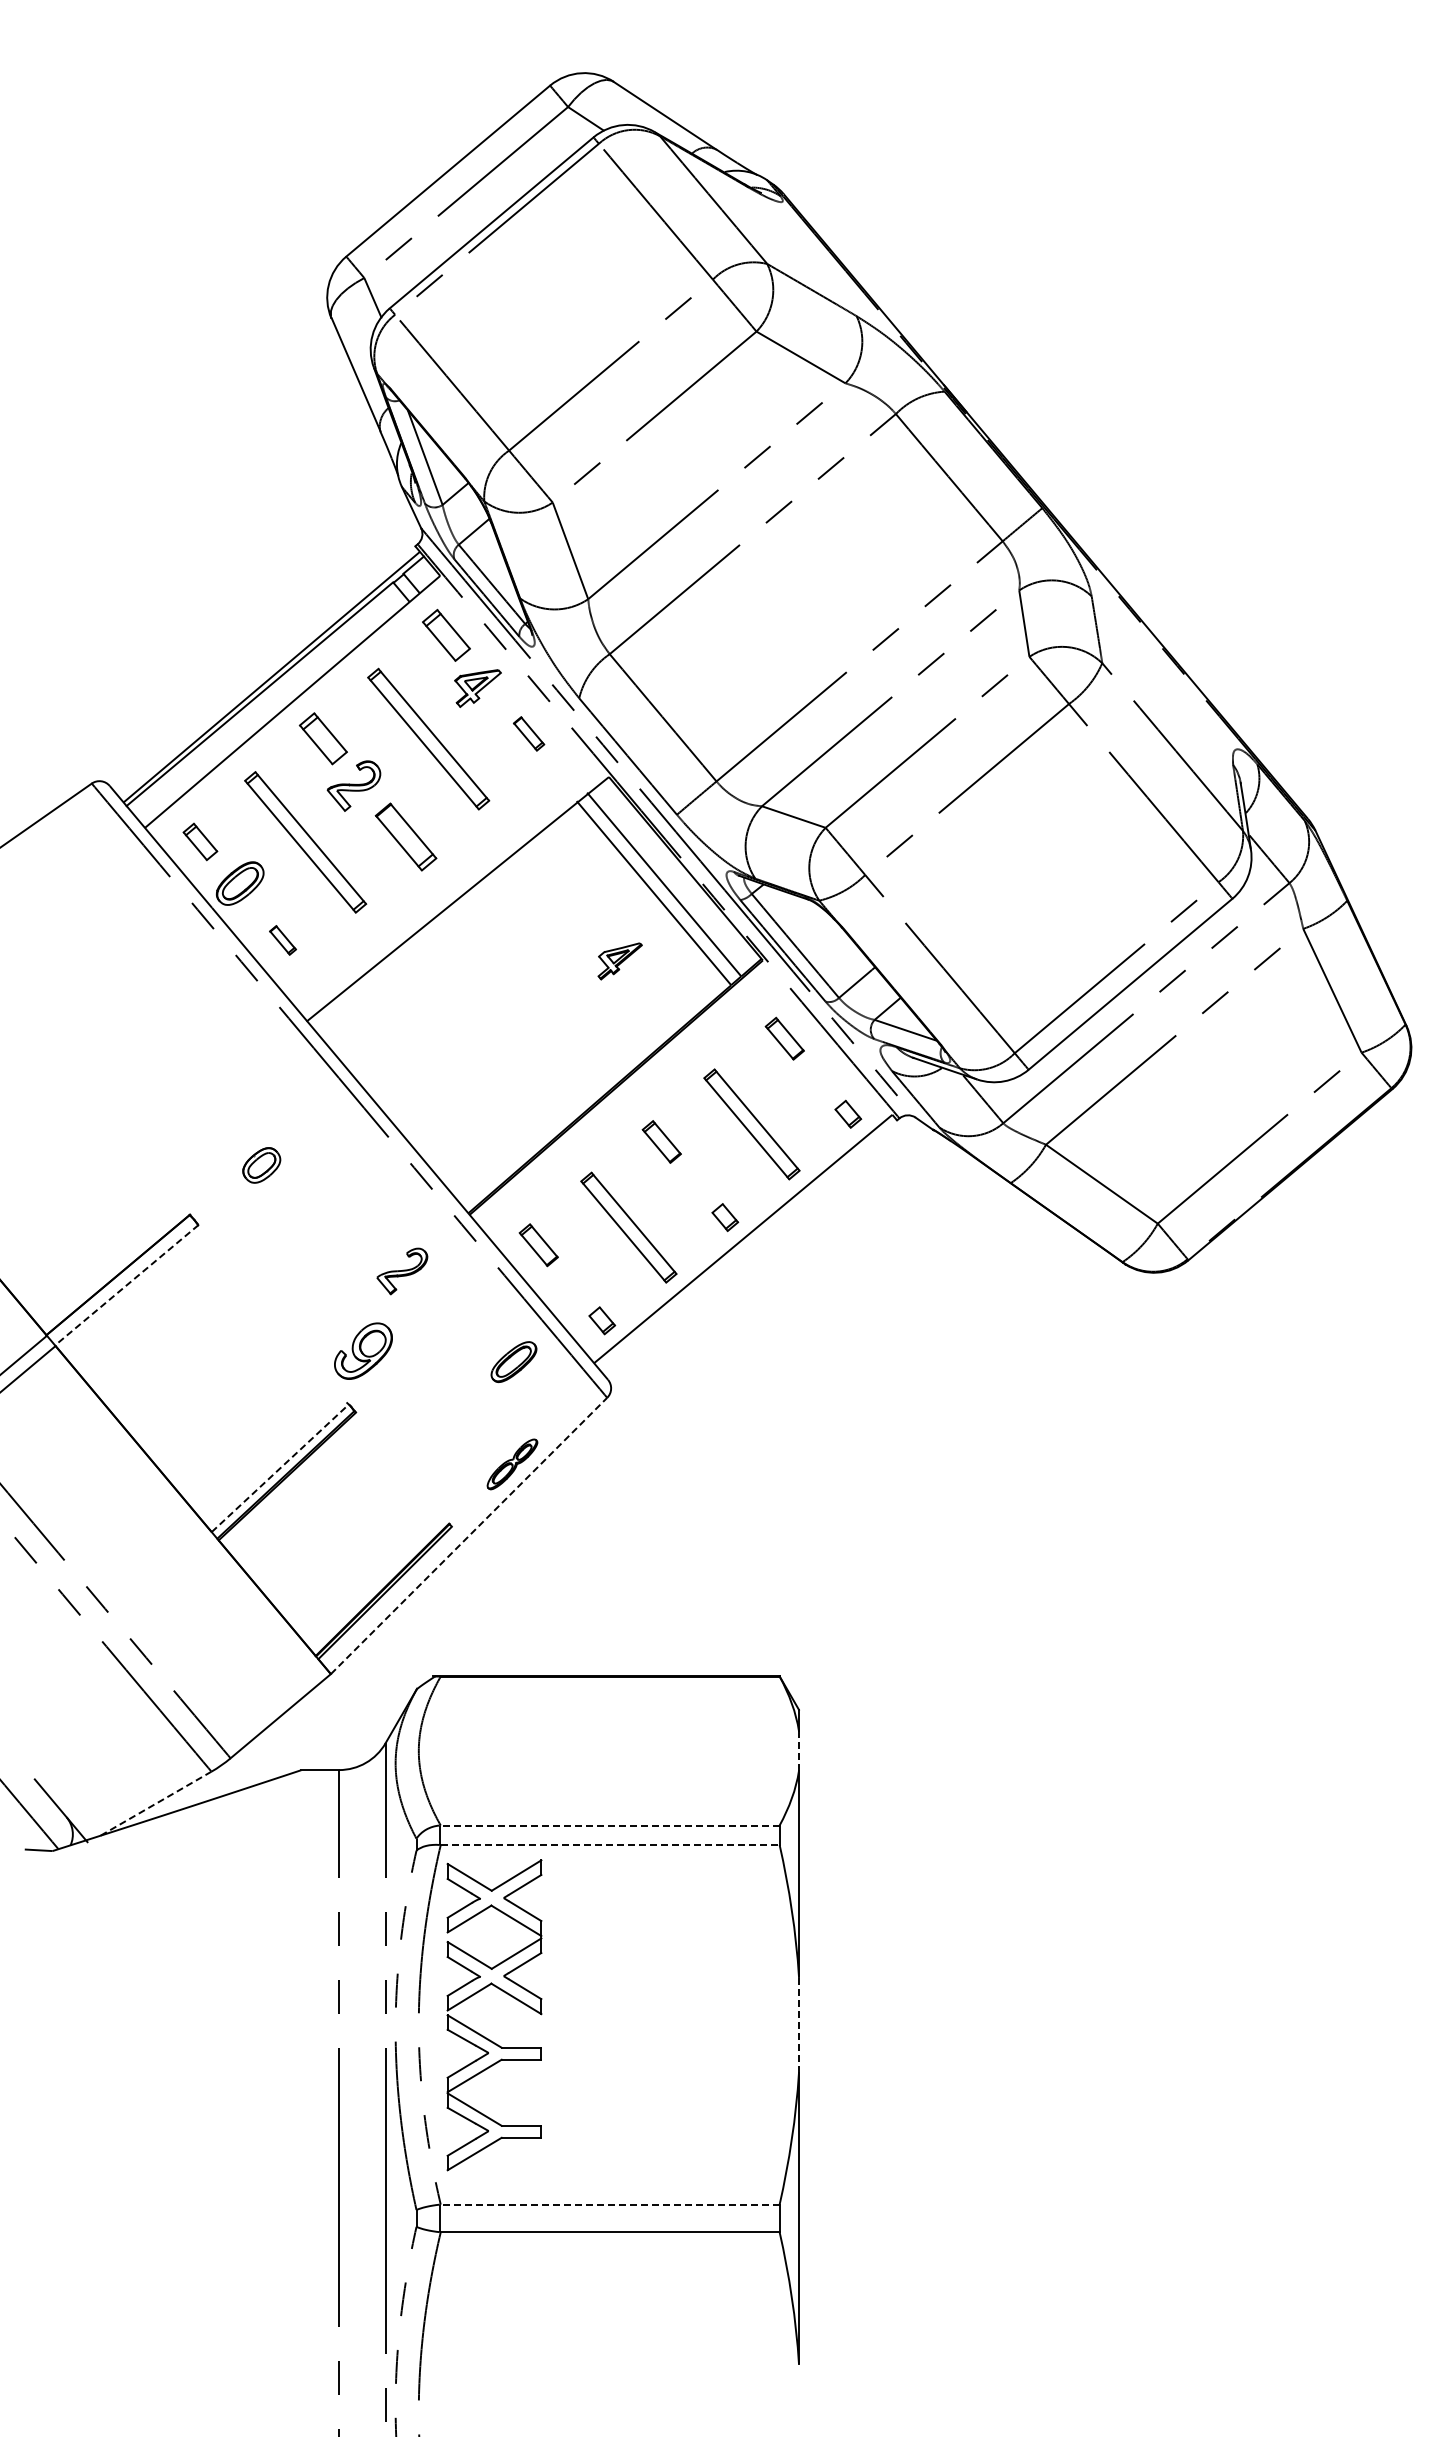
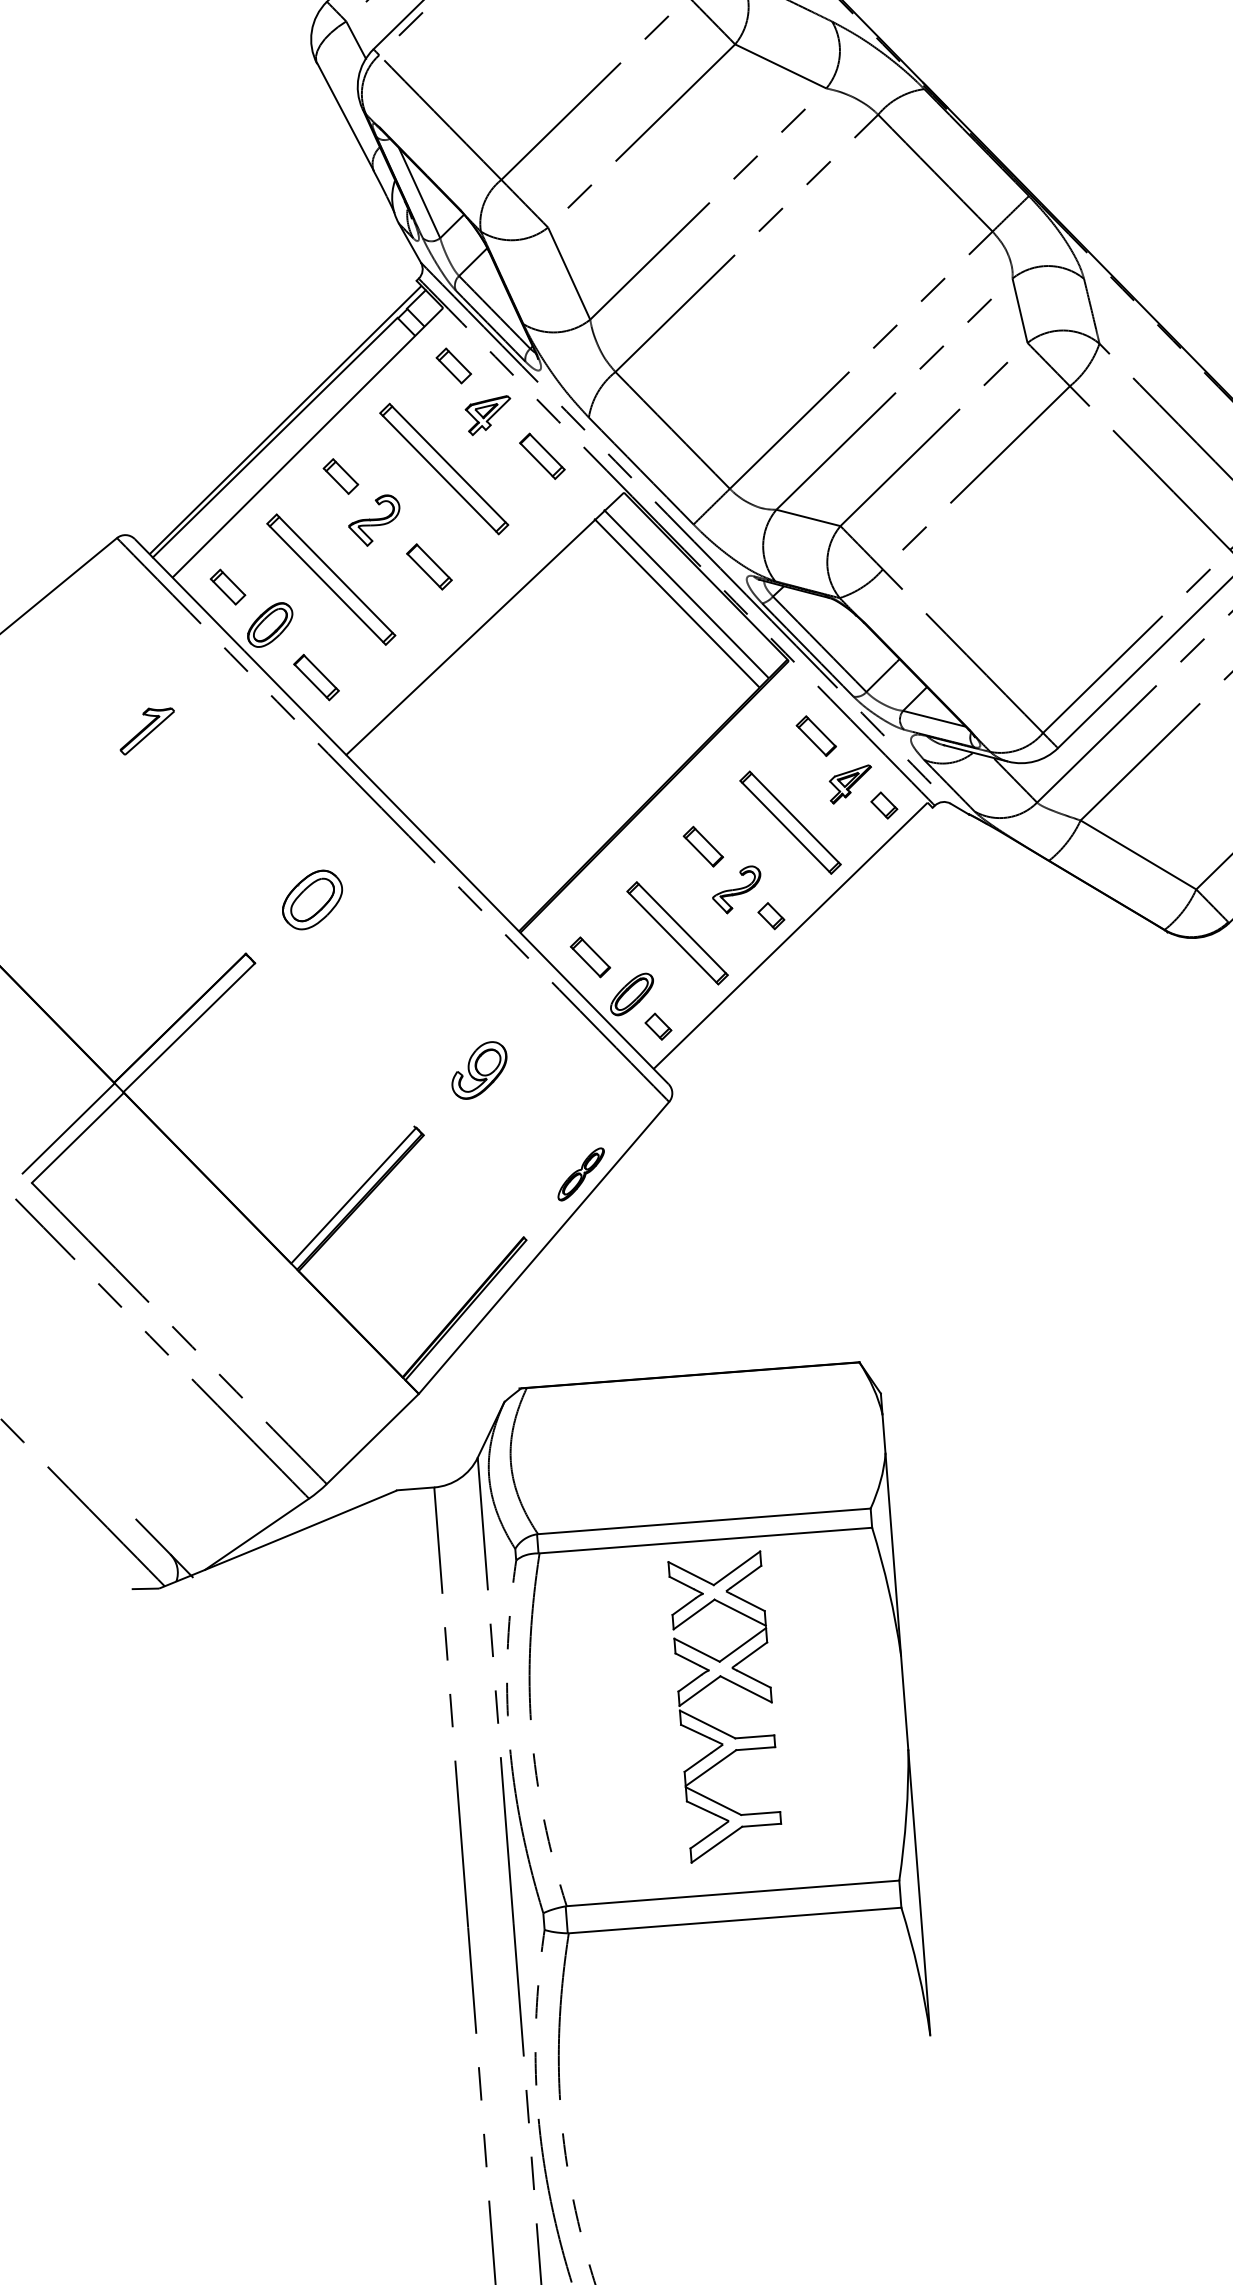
part: (446, 635) -> (453, 366), size x0.71
part: (528, 733) -> (541, 455), size x1.43
part: (323, 738) -> (340, 476), size x0.71
part: (405, 837) -> (428, 567), size x0.71
part: (282, 940) -> (315, 677), size x1.67
part: (619, 961) -> (850, 784), moved
part: (107, 980) -> (147, 730), added
part: (261, 1165) -> (312, 900), size x1.67
part: (402, 1271) -> (737, 890), moved
line: (126, 1285) -> (188, 1028), dashed -> solid
part: (363, 1350) -> (479, 1069), moved
part: (513, 1361) -> (631, 993), moved
line: (280, 1468) -> (353, 1195), dashed -> solid
line: (469, 1535) -> (544, 1247), dashed -> solid
line: (798, 1751) -> (883, 1434), dashed -> solid
line: (156, 1803) -> (257, 1534), dashed -> solid
line: (609, 1825) -> (703, 1521), dashed -> solid
line: (610, 1845) -> (706, 1540), dashed -> solid
line: (798, 2024) -> (904, 1702), dashed -> solid
part: (480, 2033) -> (713, 1726), moved
line: (609, 2204) -> (732, 1893), dashed -> solid

